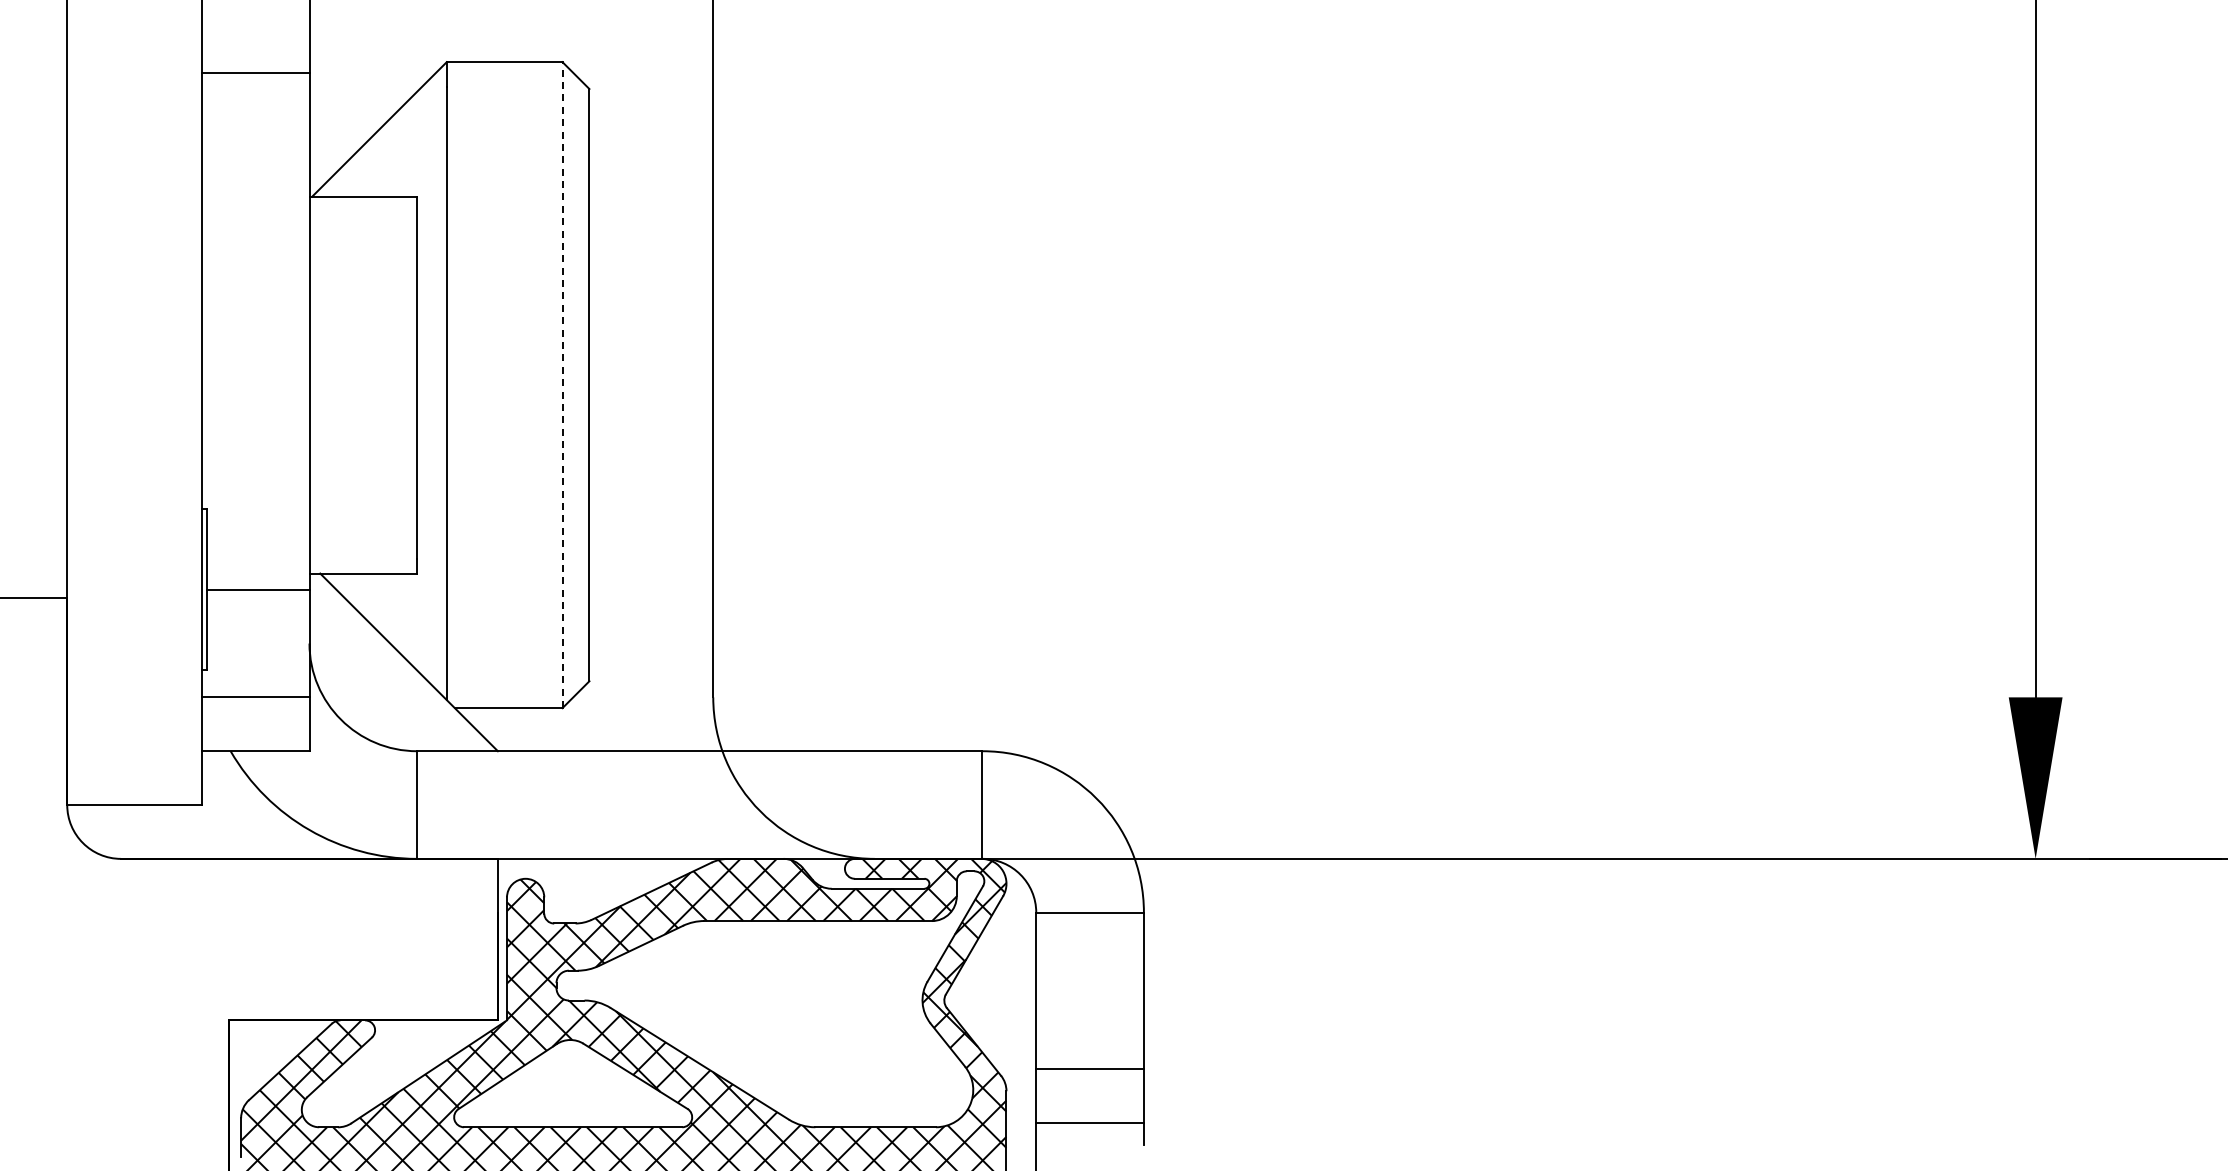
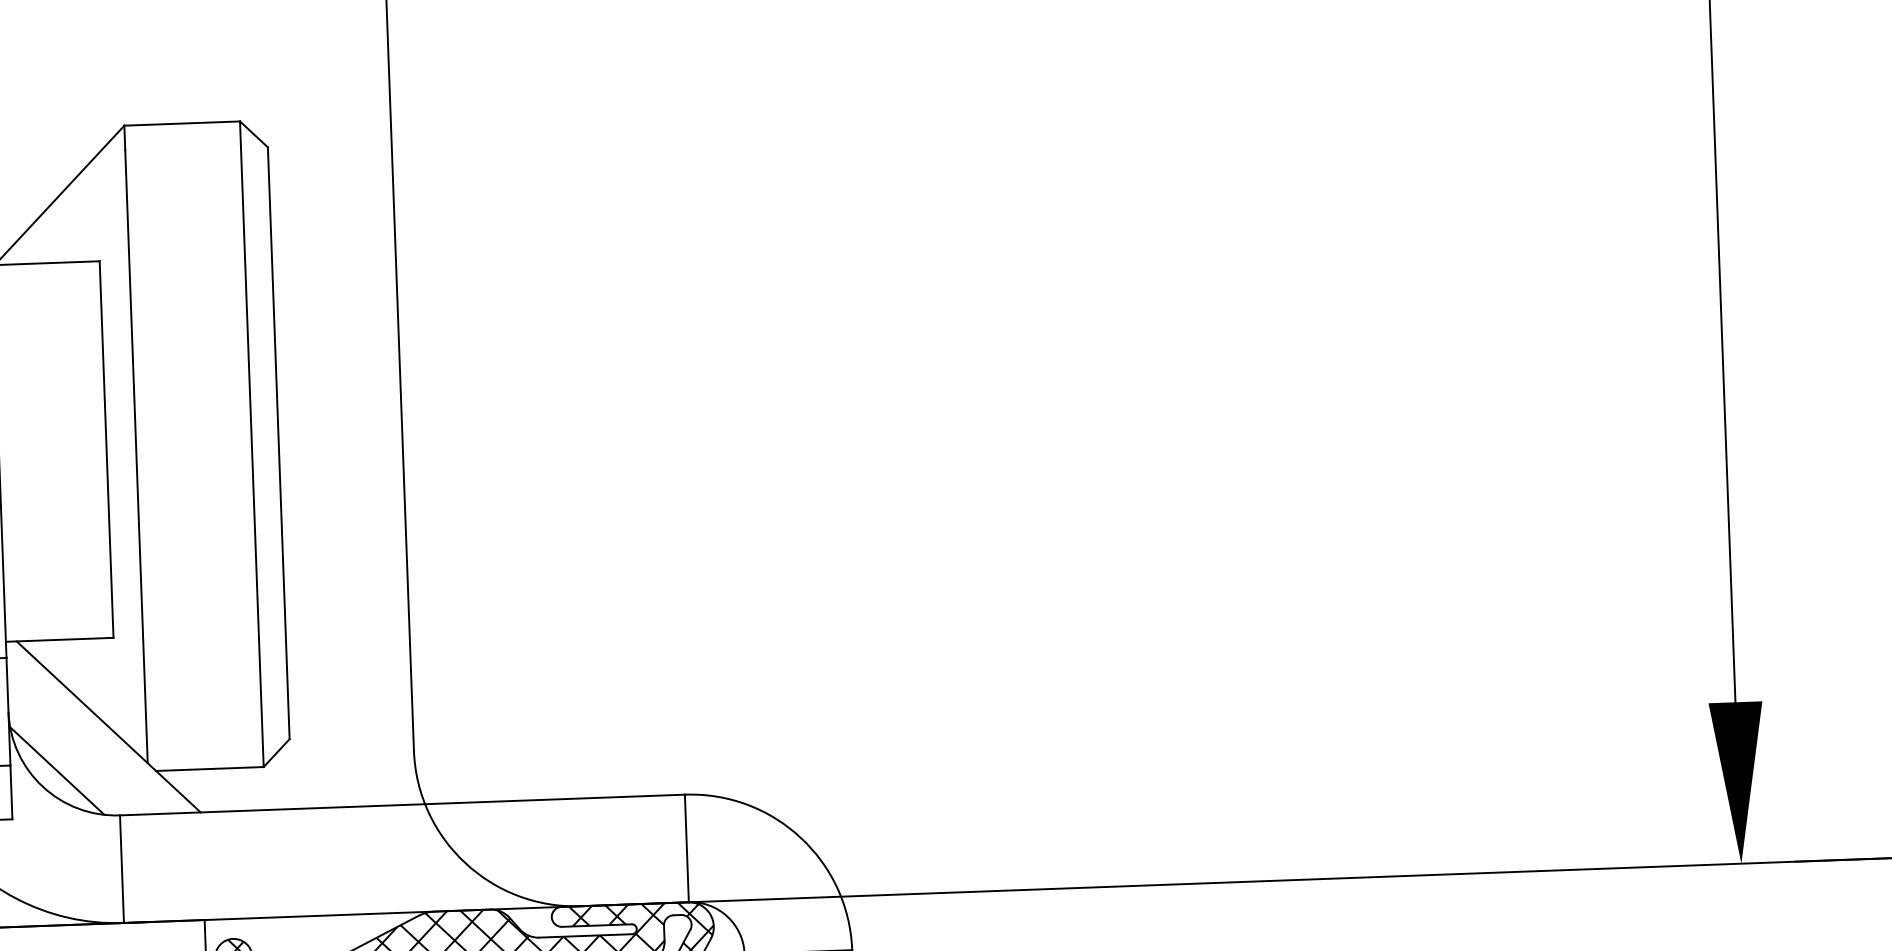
line: (562, 384) -> (251, 443), dashed -> solid
line: (355, 704) -> (56, 770), added

